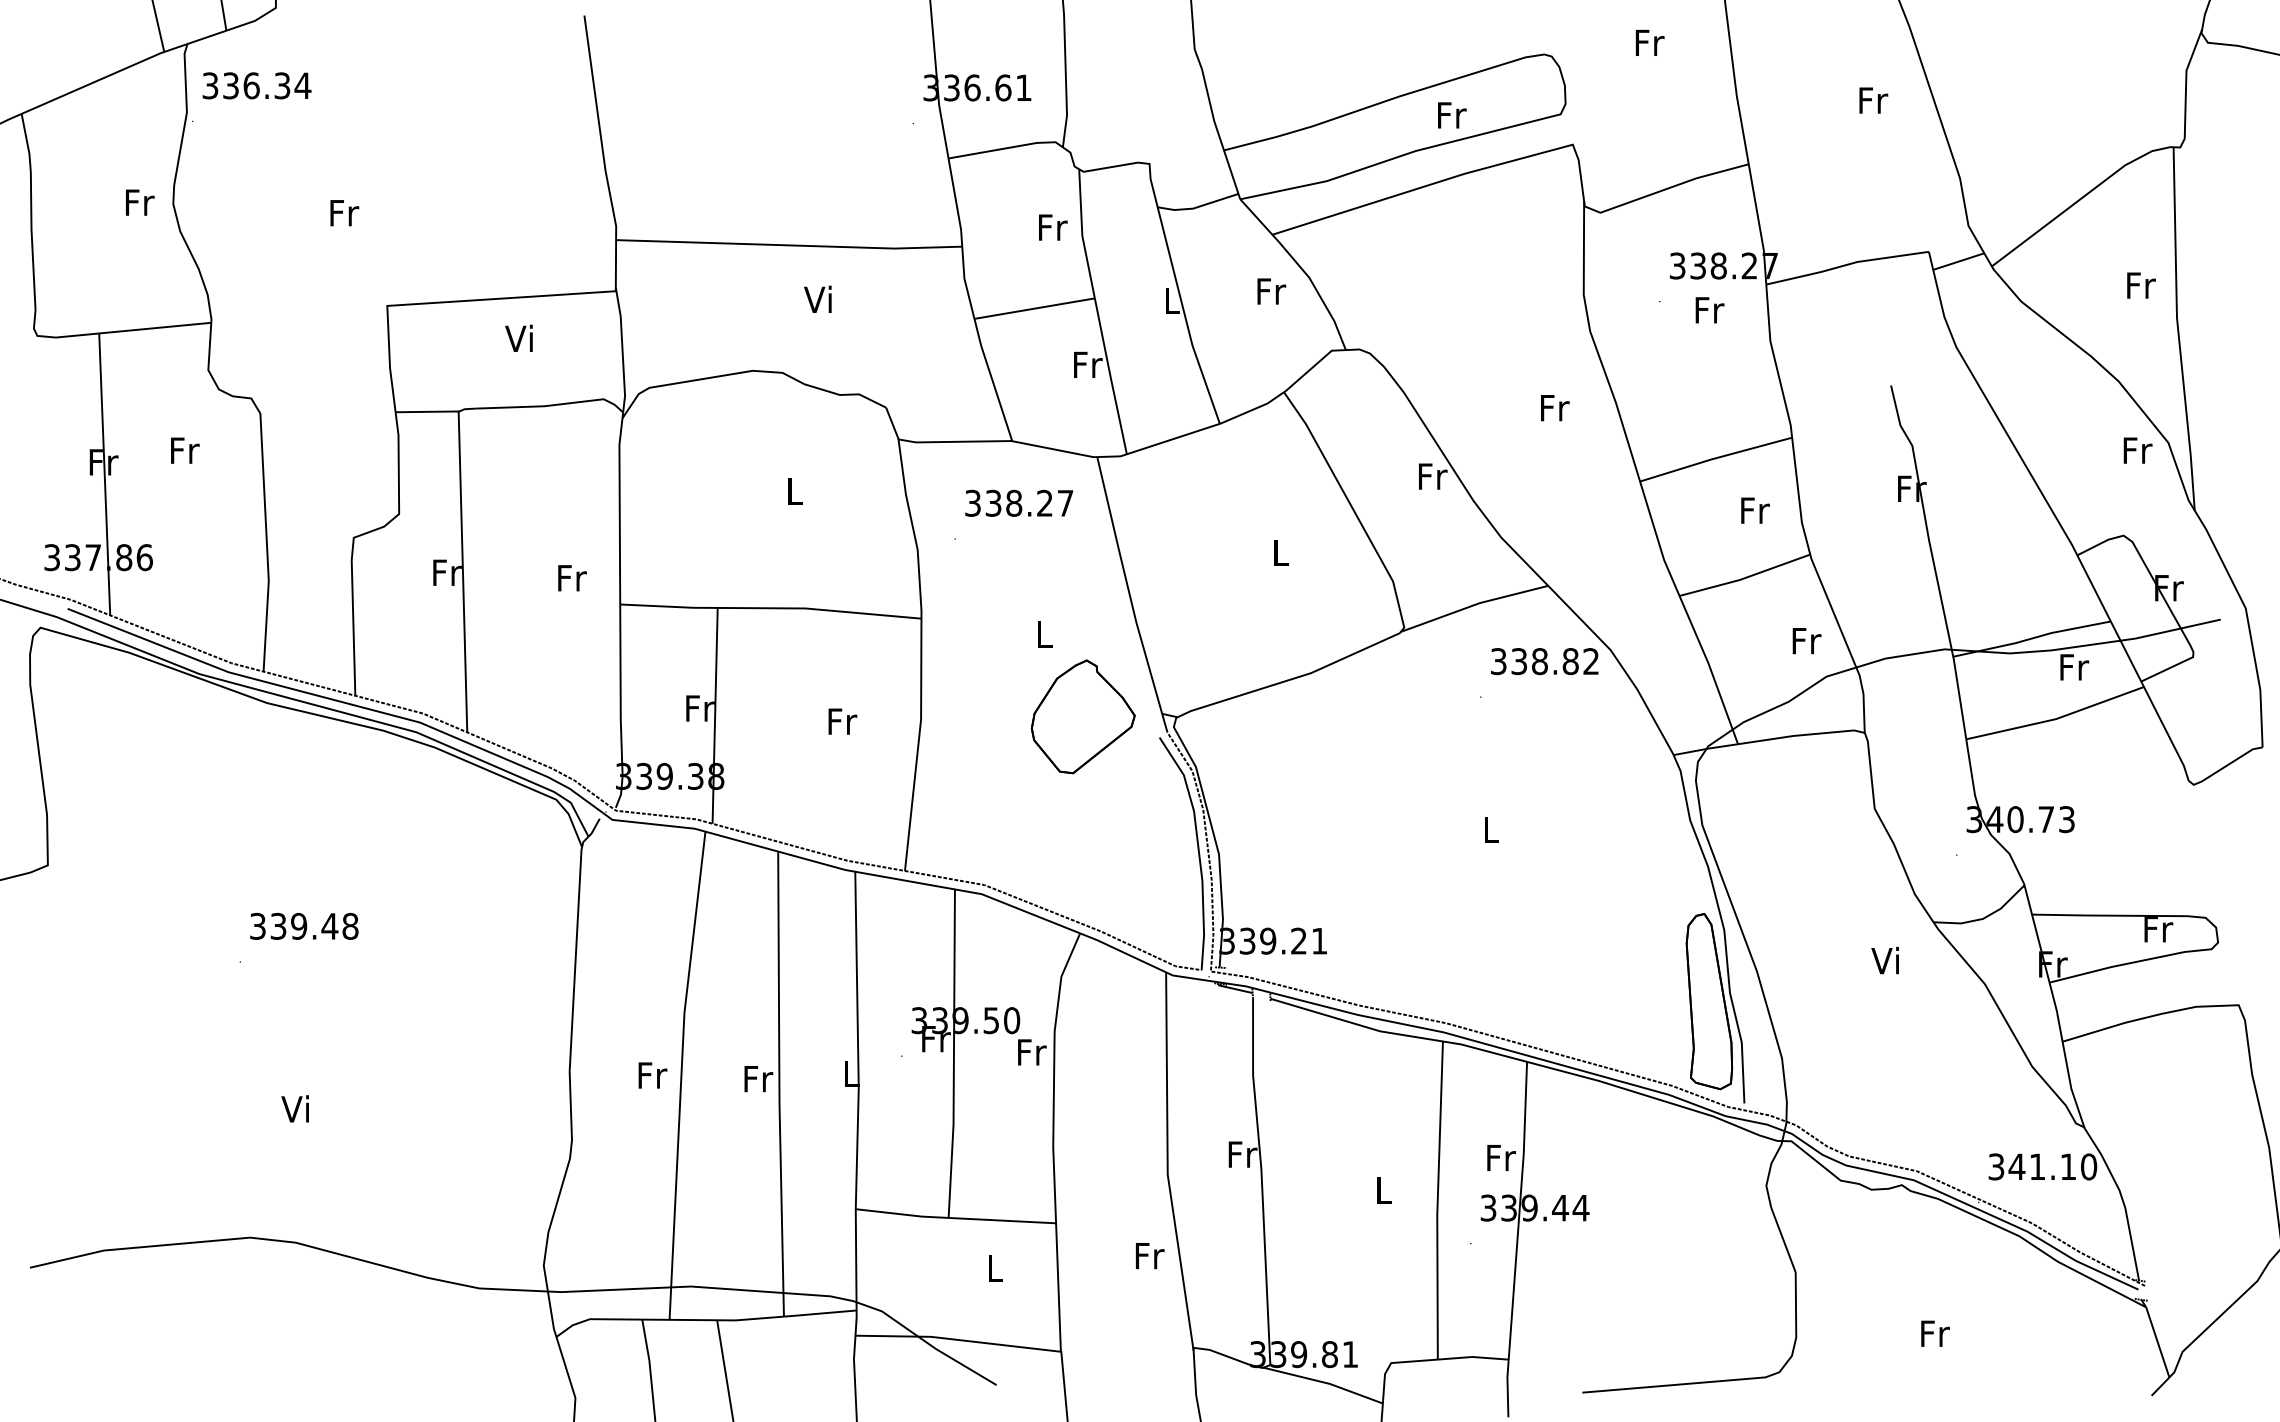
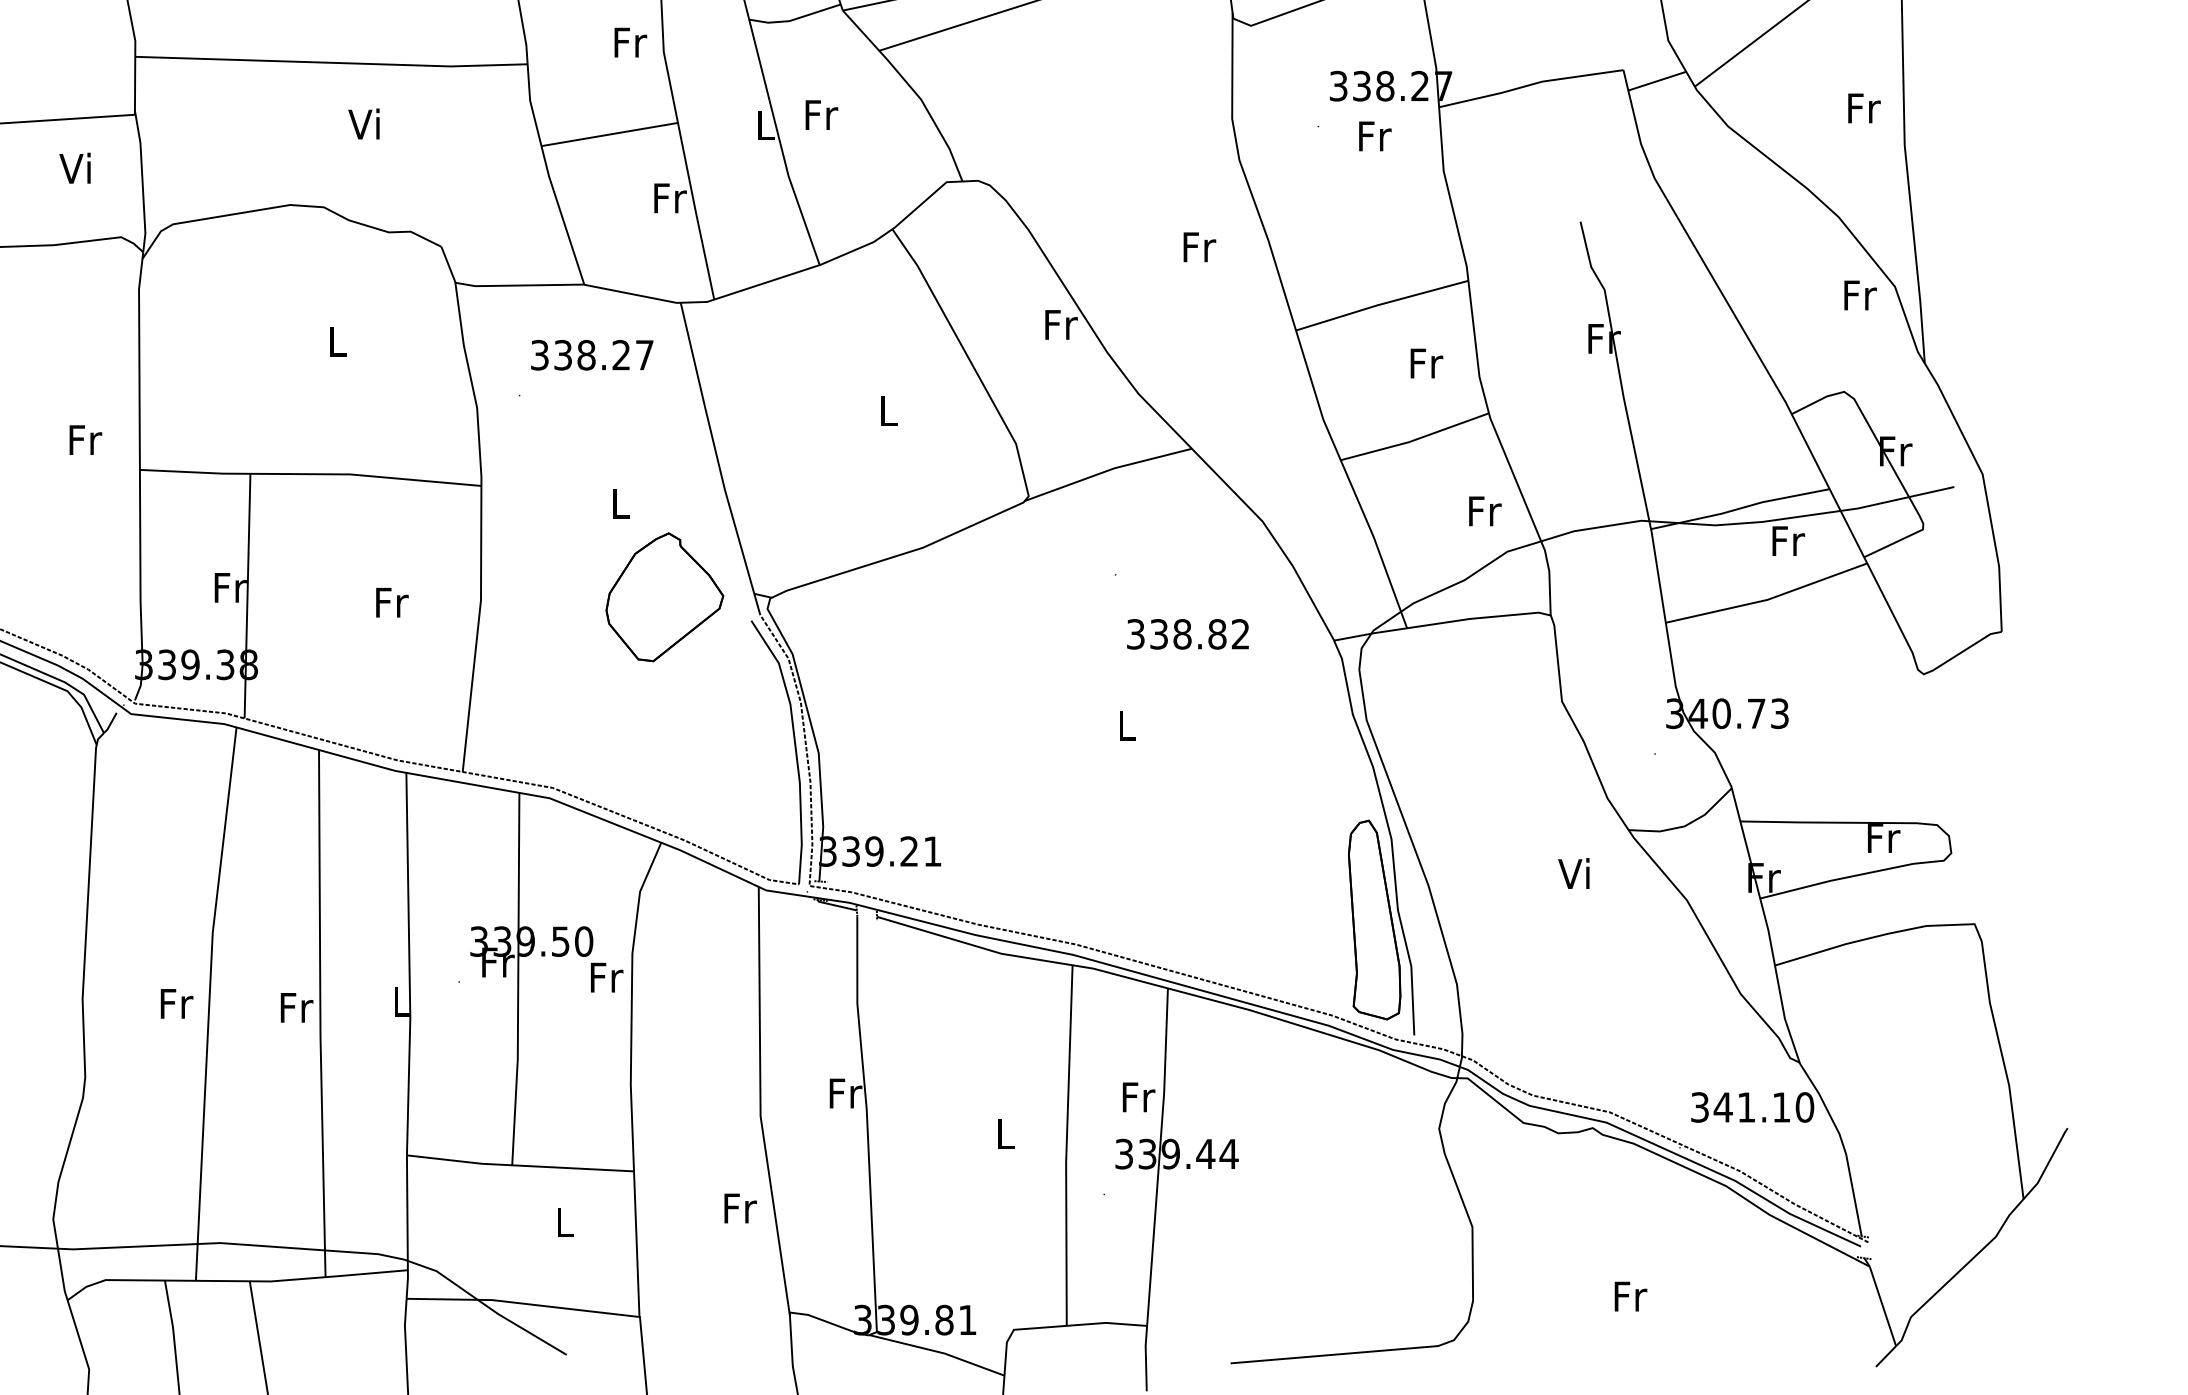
text: (1271, 291) -> (821, 115), moved
text: (518, 337) -> (74, 167), moved
text: (1544, 661) -> (1187, 634), moved

